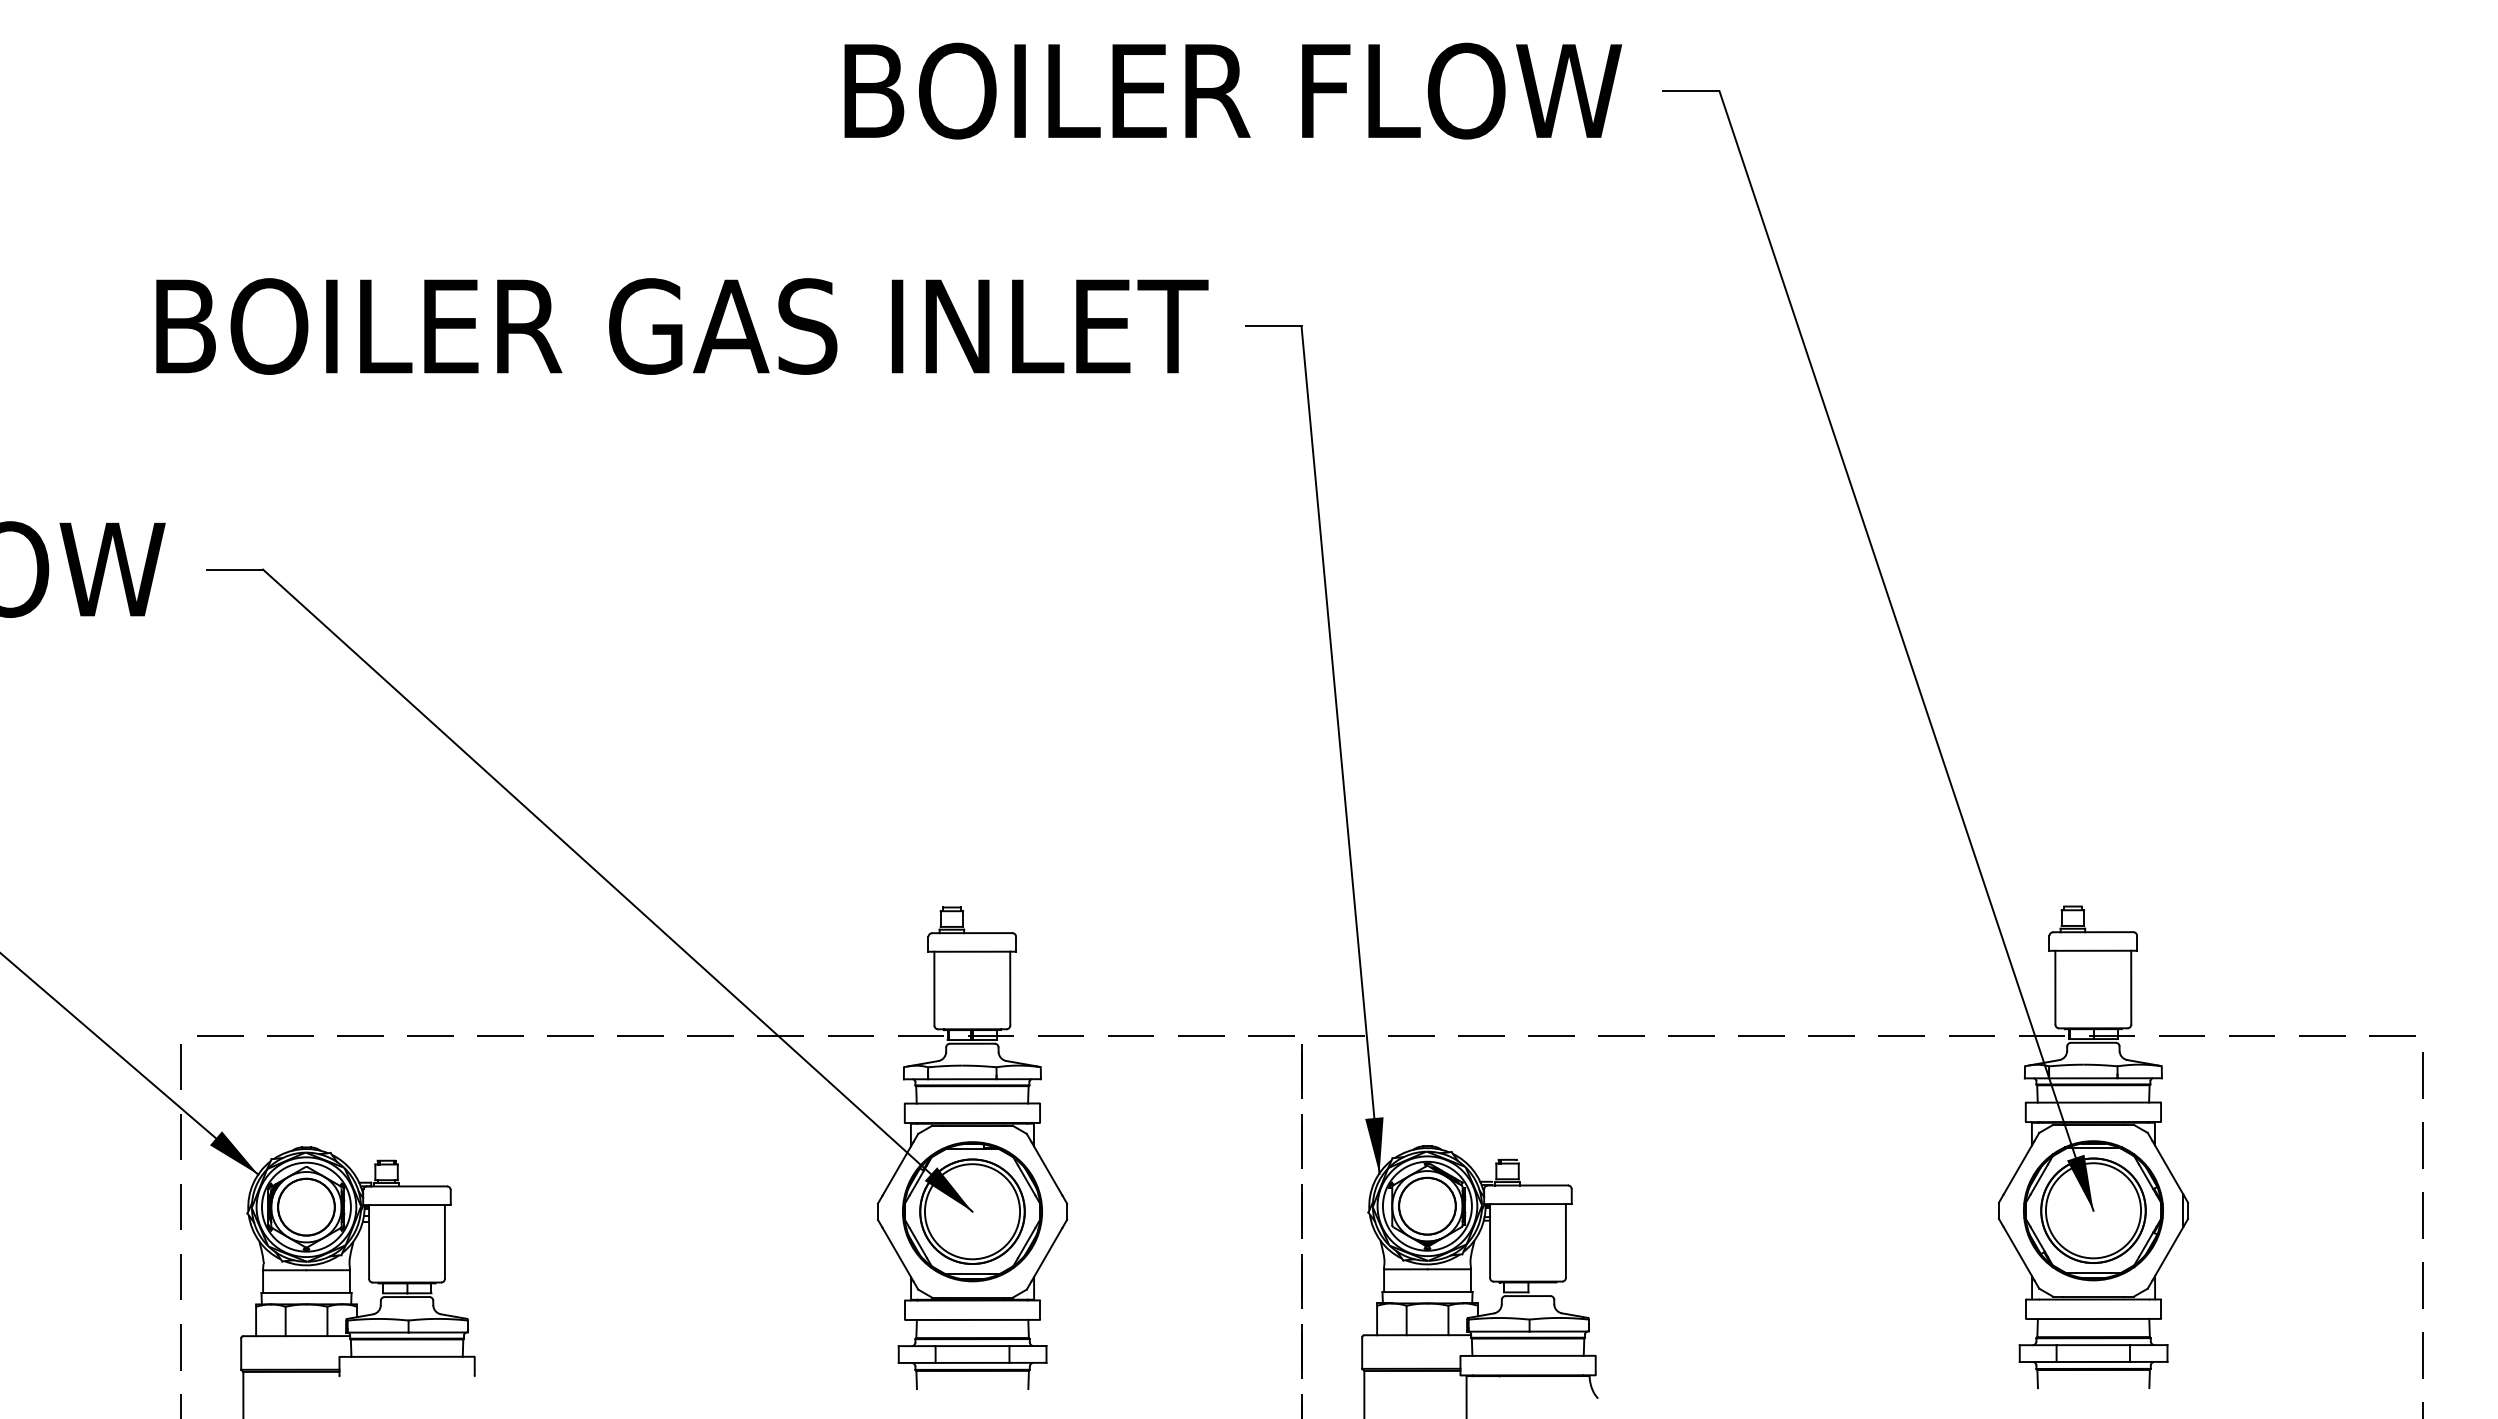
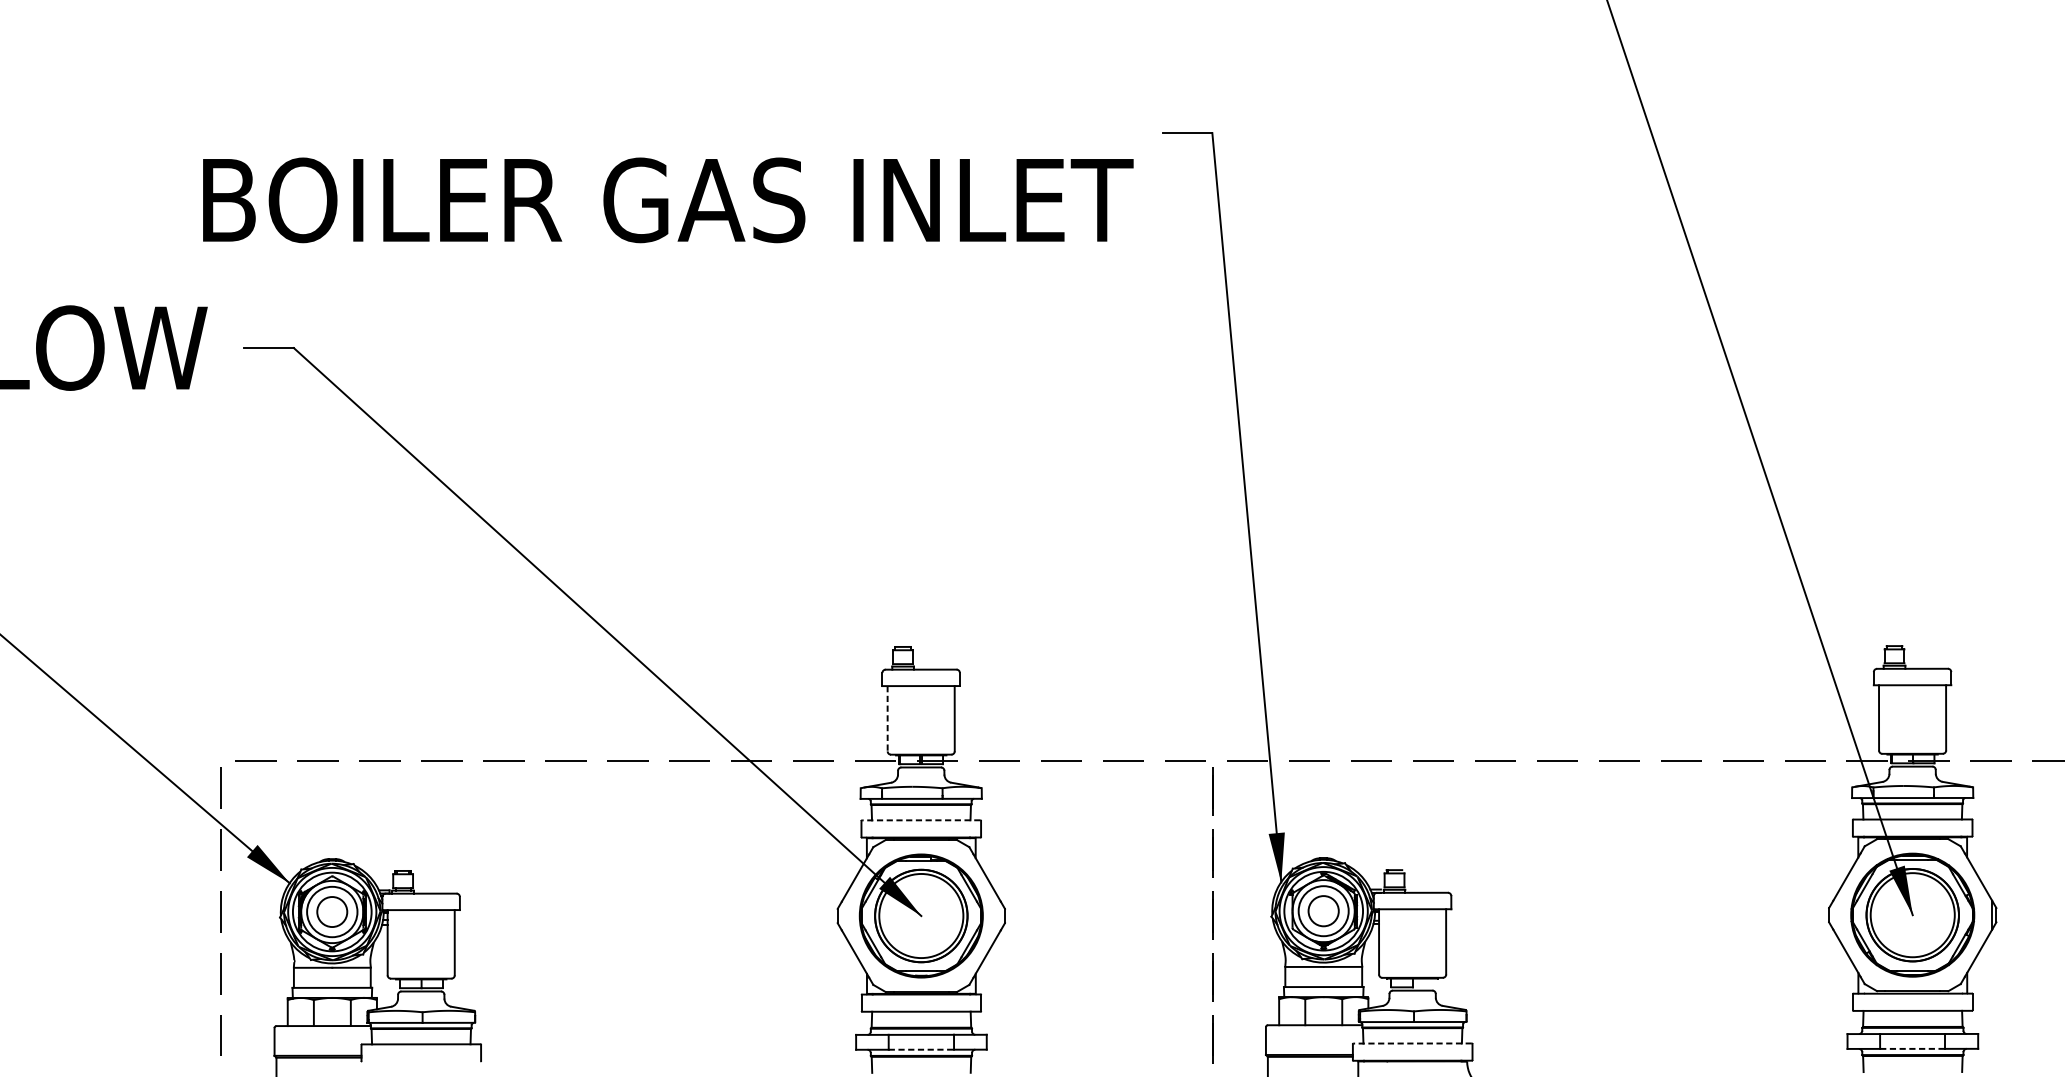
text: (682, 326) -> (668, 200), moved
line: (934, 988) -> (887, 718), solid -> dashed
line: (972, 1103) -> (921, 820), solid -> dashed
circle: (1426, 1205) -> (1322, 910), size x0.6
circle: (306, 1206) -> (332, 911), size x0.6
line: (1528, 1355) -> (1413, 1043), solid -> dashed
line: (2093, 1361) -> (1912, 1048), solid -> dashed
line: (972, 1362) -> (921, 1049), solid -> dashed

